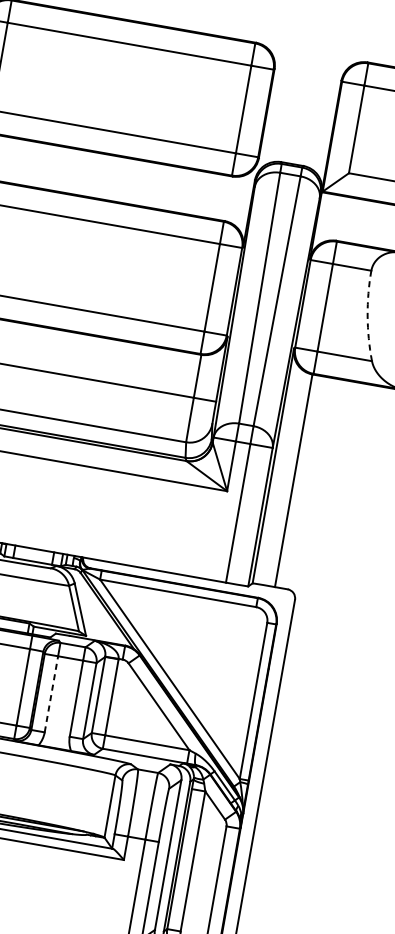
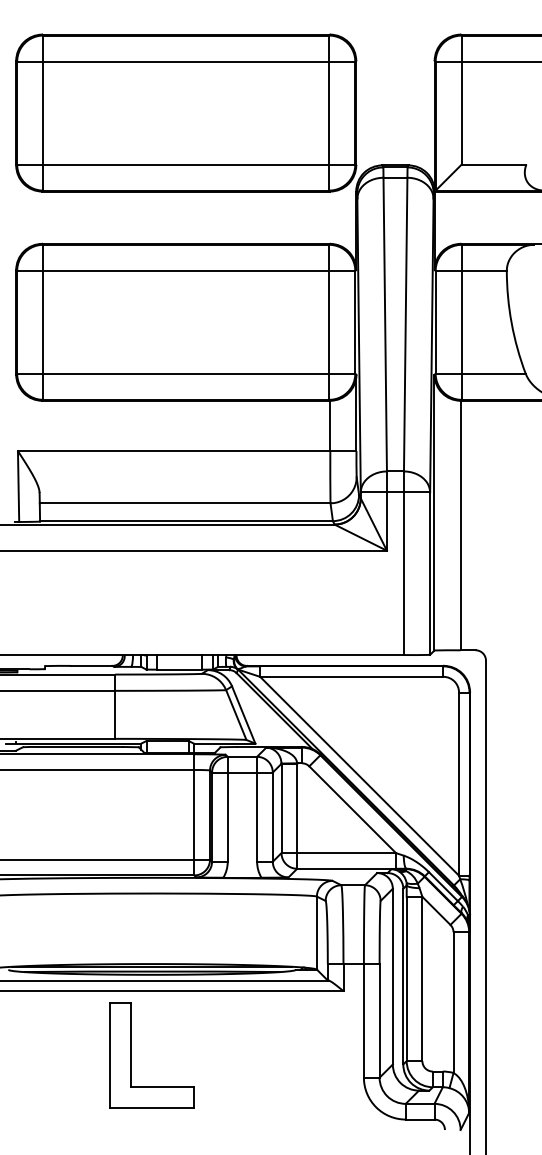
arc: (367, 316) -> (511, 323), dashed -> solid
line: (51, 694) -> (227, 817), dashed -> solid

